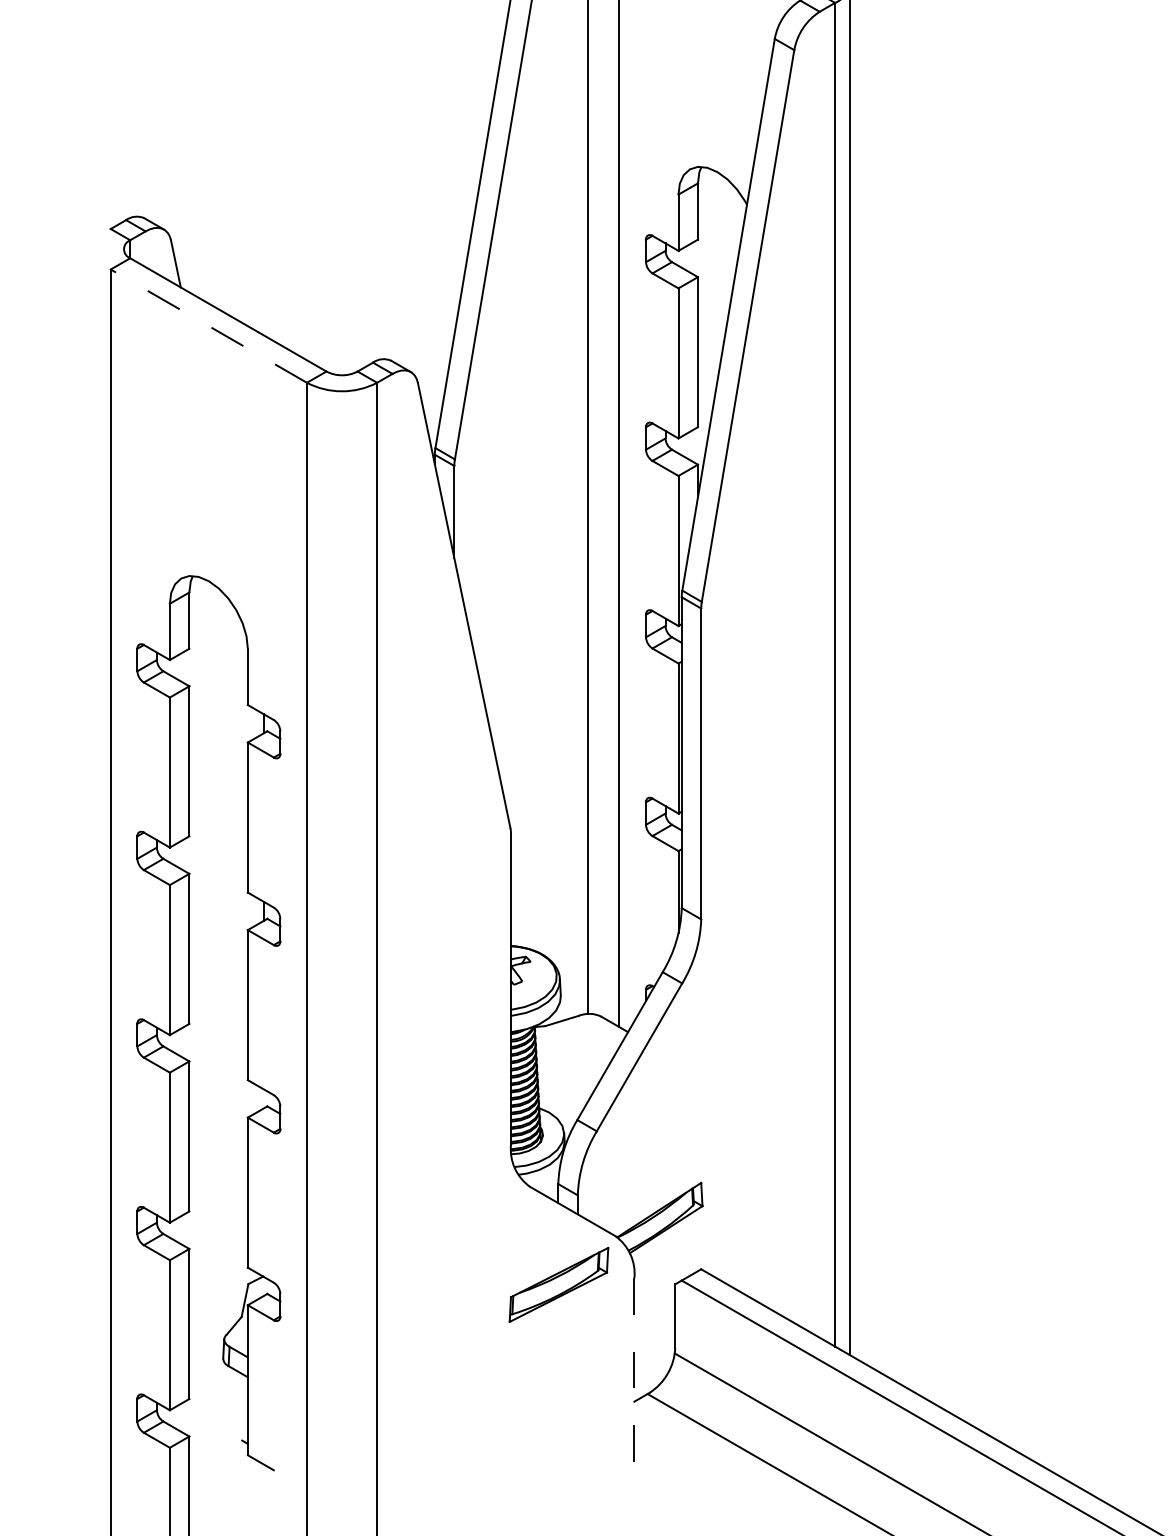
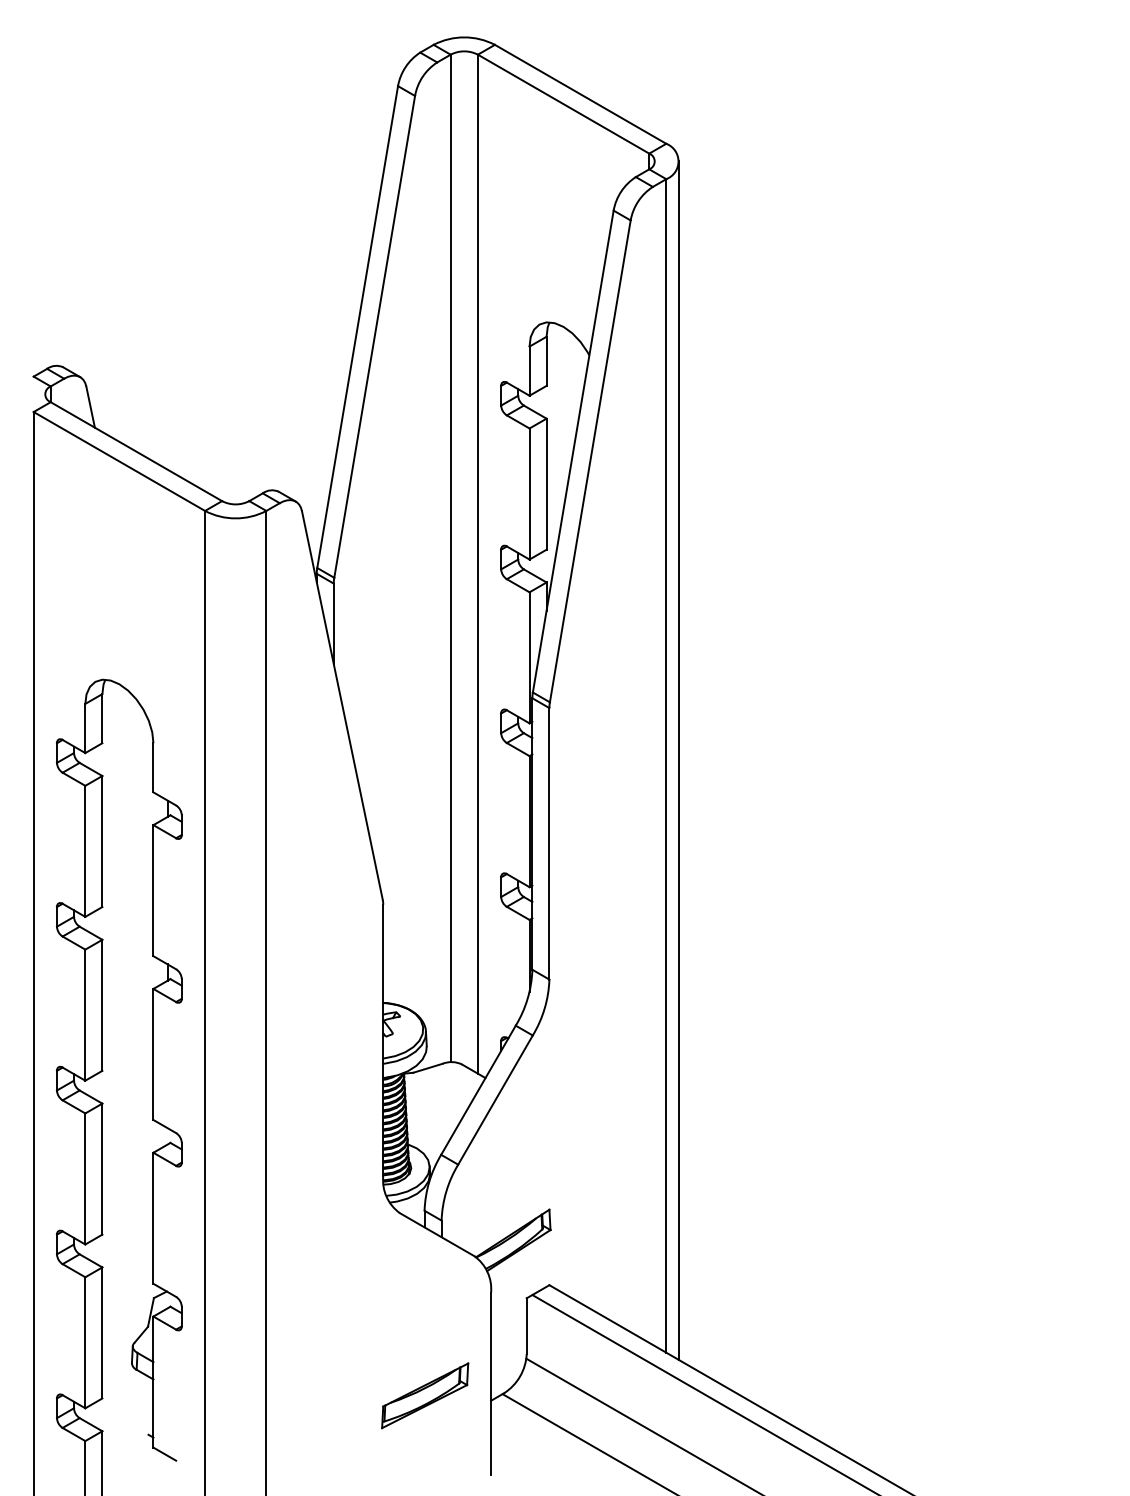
line: (208, 326) -> (119, 461), dashed -> solid
part: (559, 1284) -> (425, 1395), moved
line: (634, 1383) -> (491, 1384), dashed -> solid

